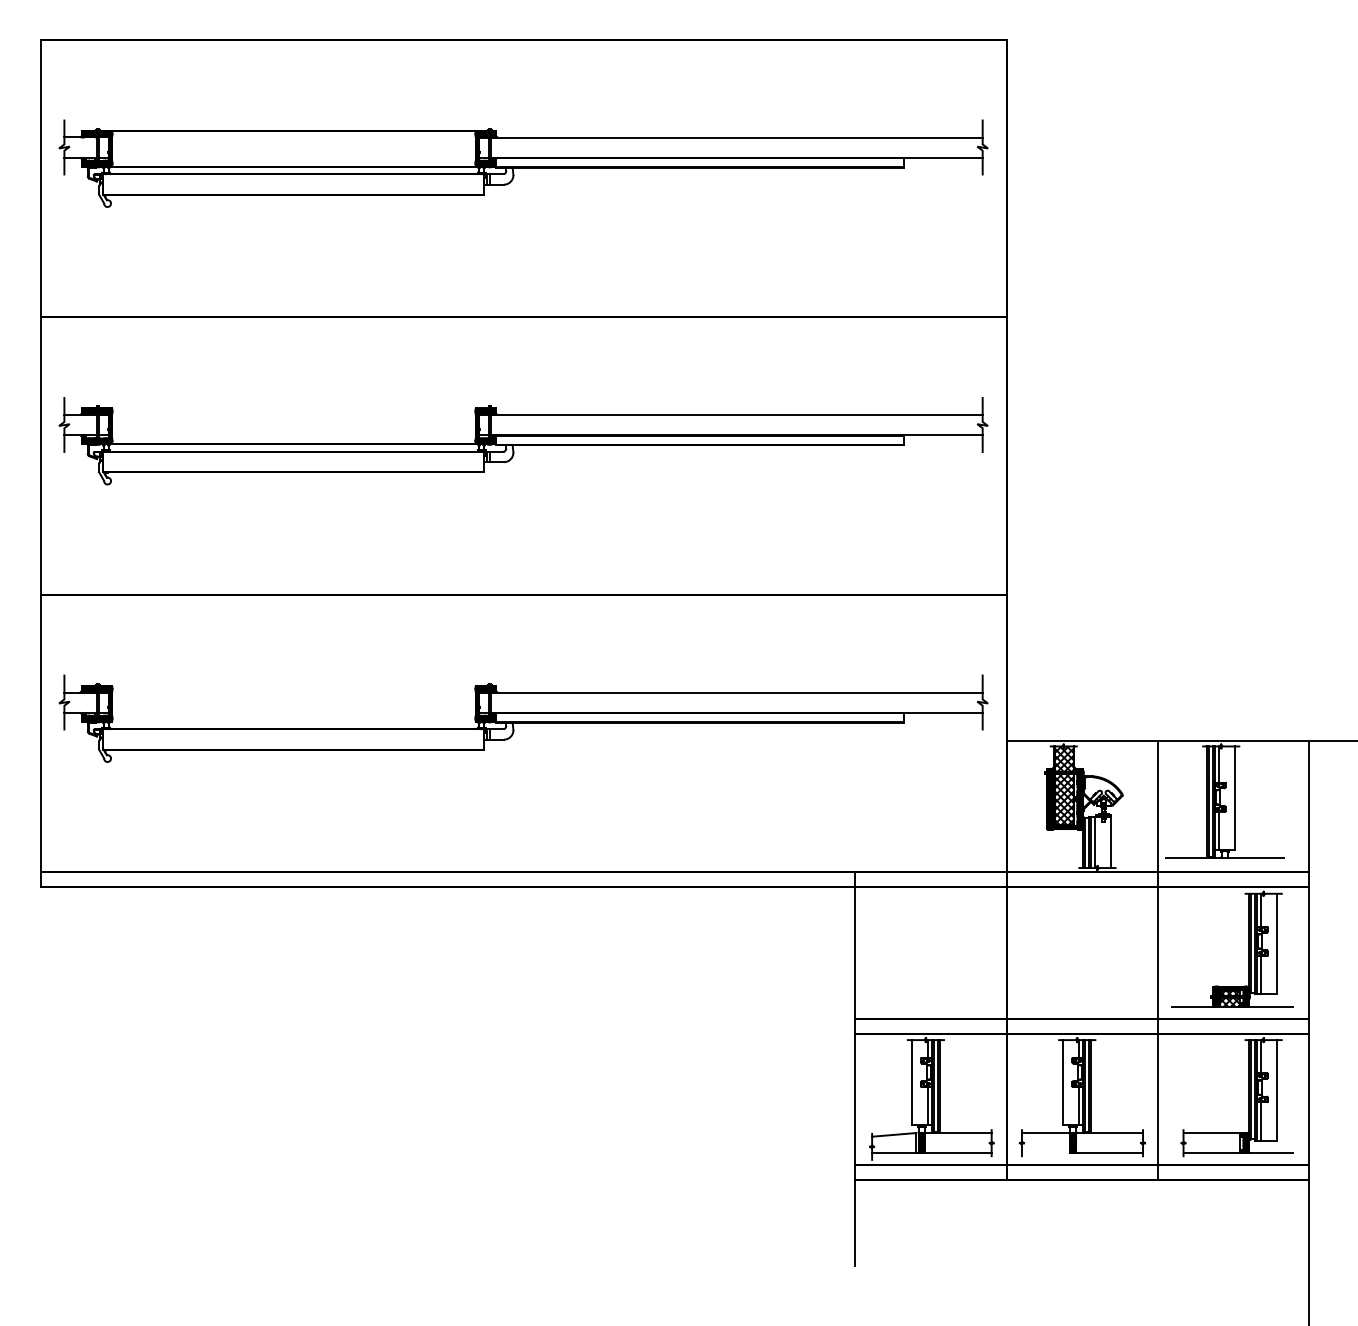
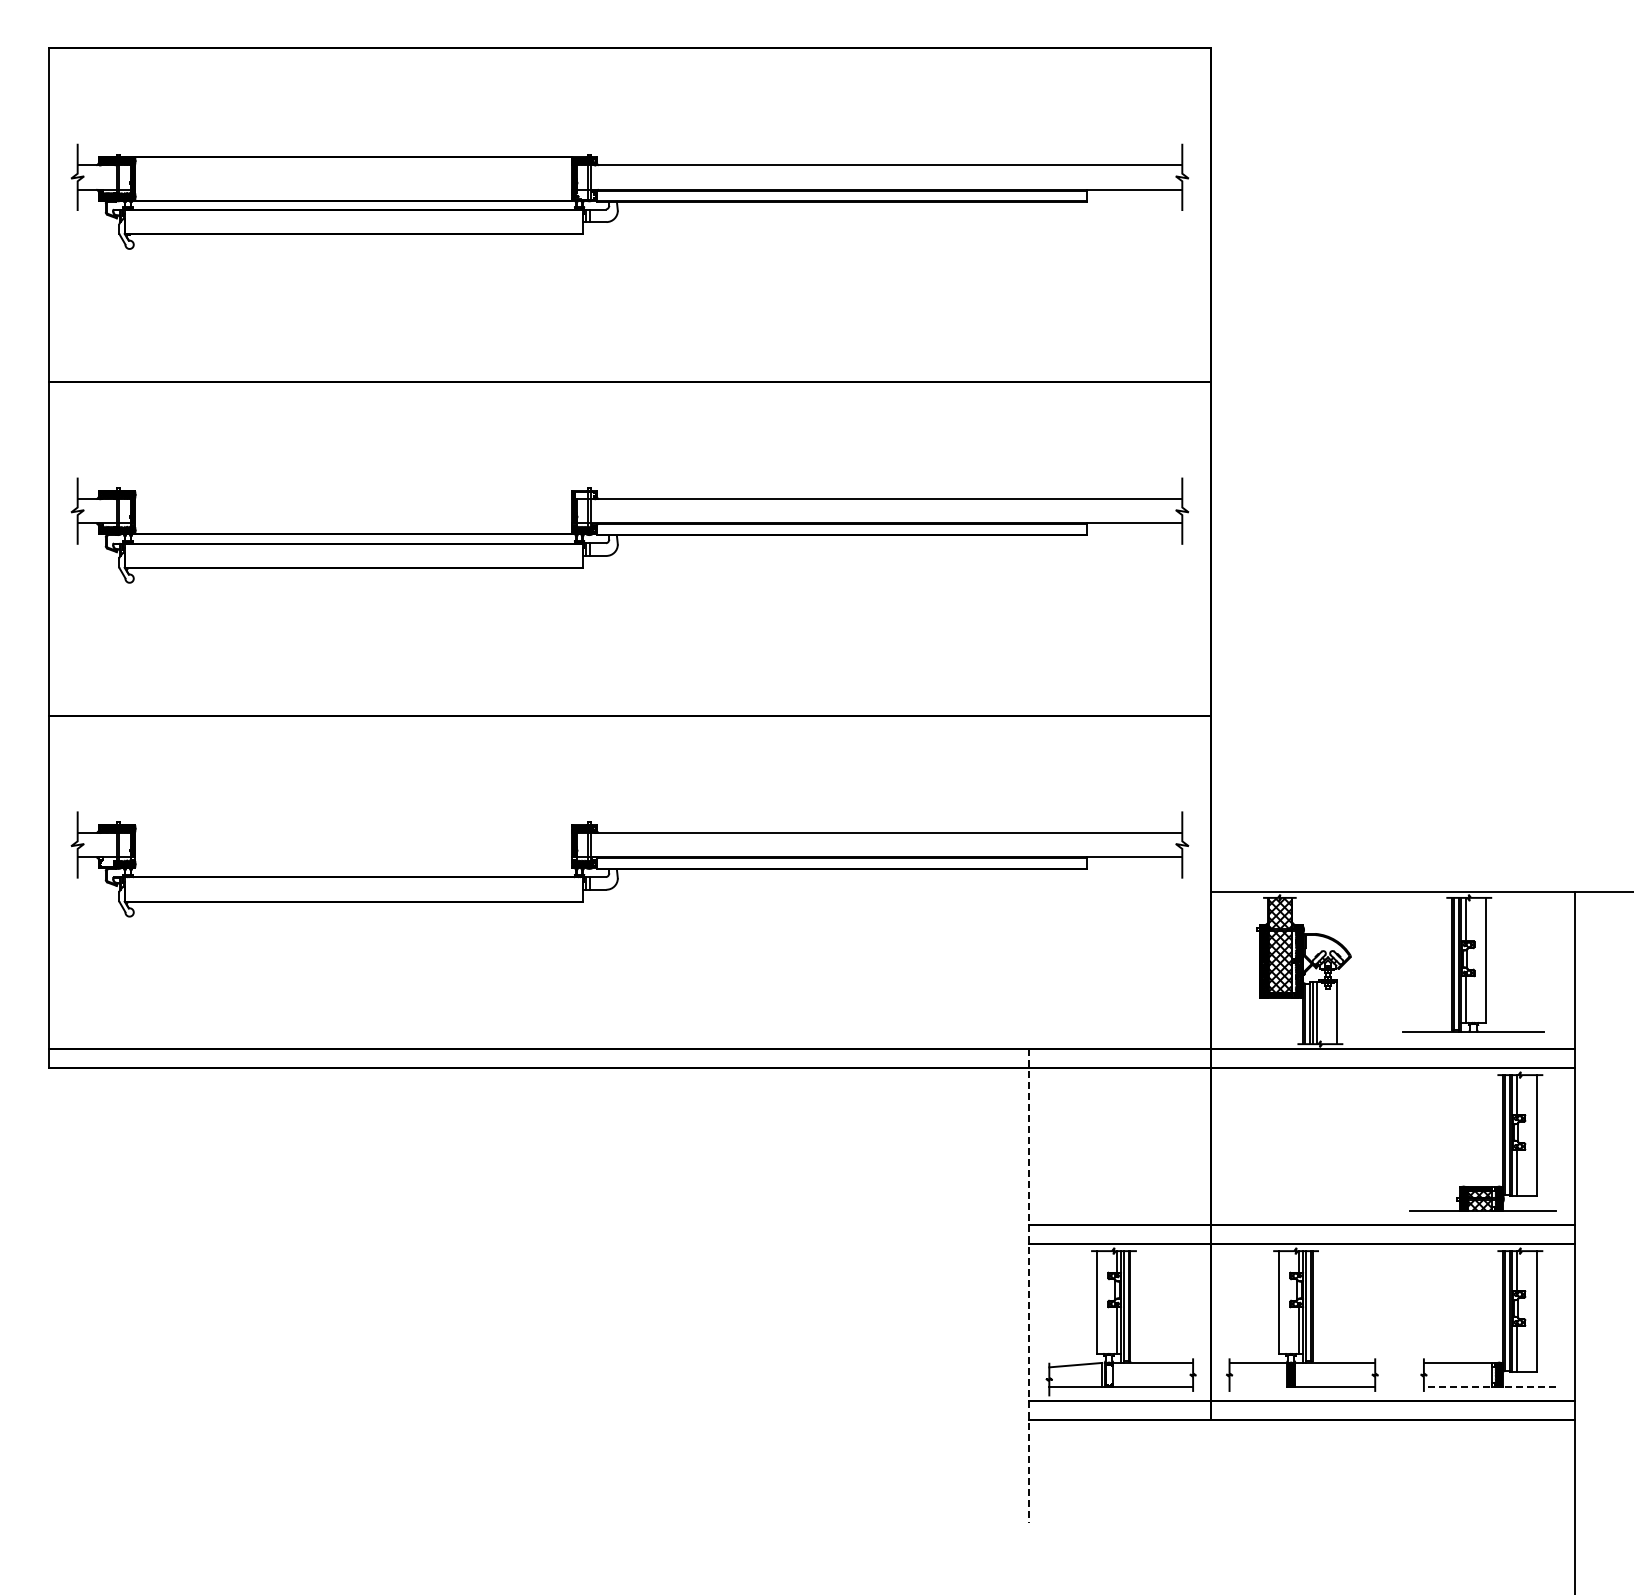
hatch: (485, 162) -> (584, 195), removed
hatch: (485, 411) -> (584, 494), removed
hatch: (89, 717) -> (107, 863), removed
line: (1158, 960) -> (1393, 1155), removed
line: (854, 1069) -> (1028, 1286), solid -> dashed
hatch: (922, 1142) -> (1109, 1374), removed
line: (1238, 1153) -> (1489, 1387), solid -> dashed

